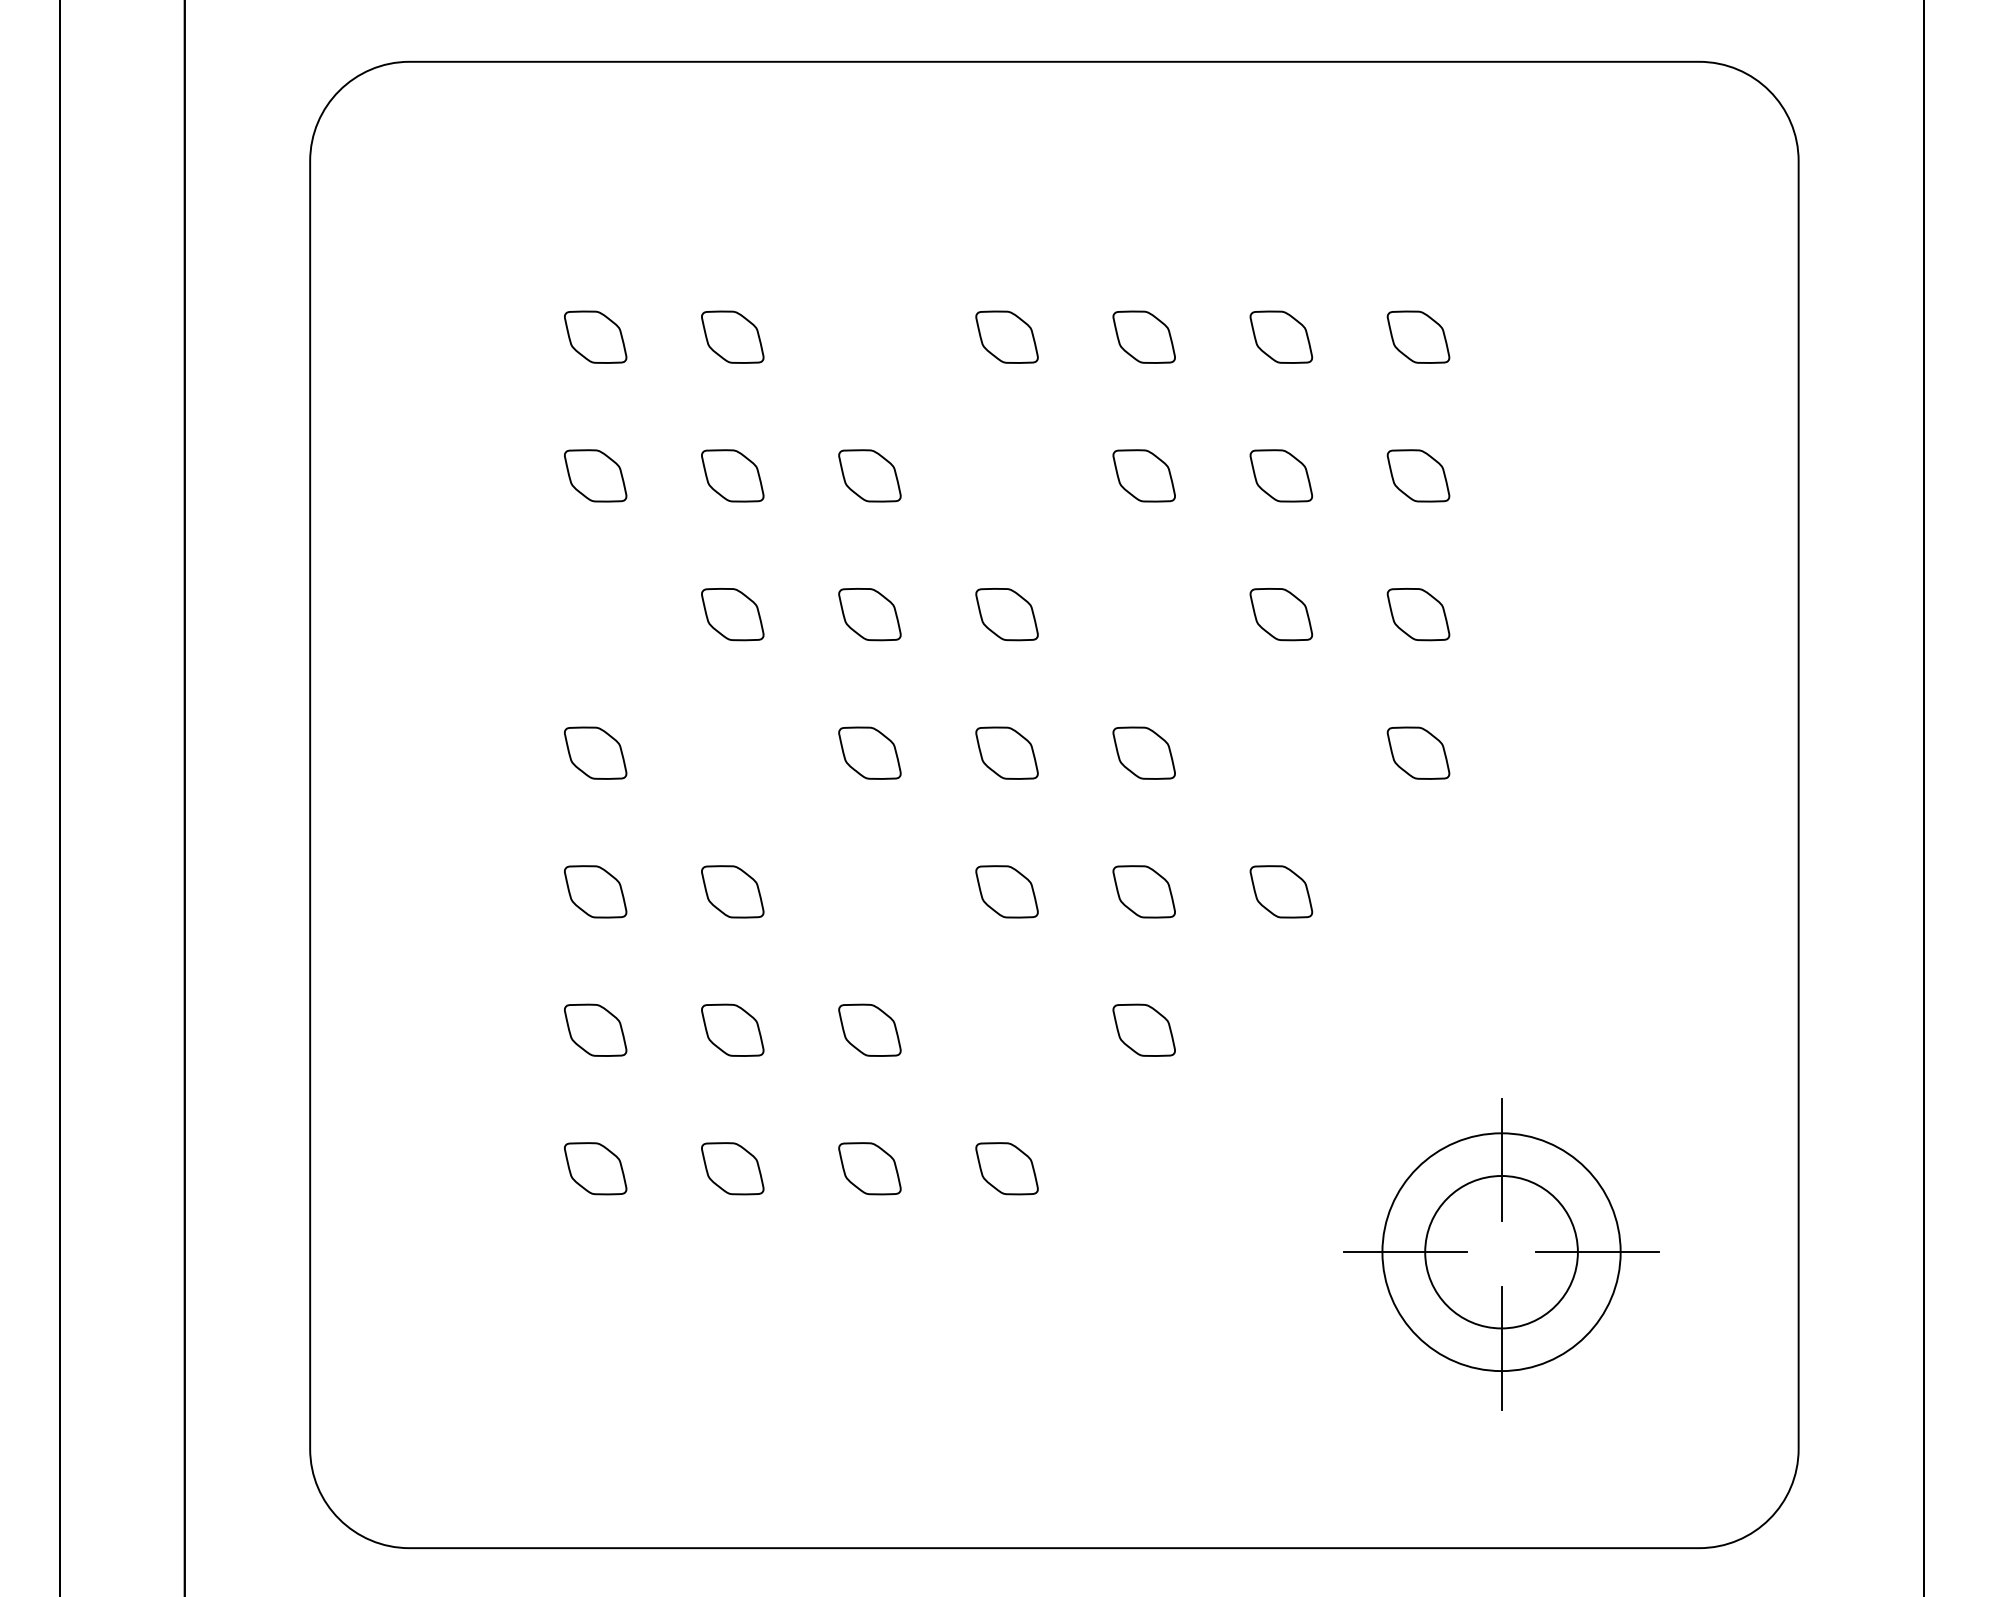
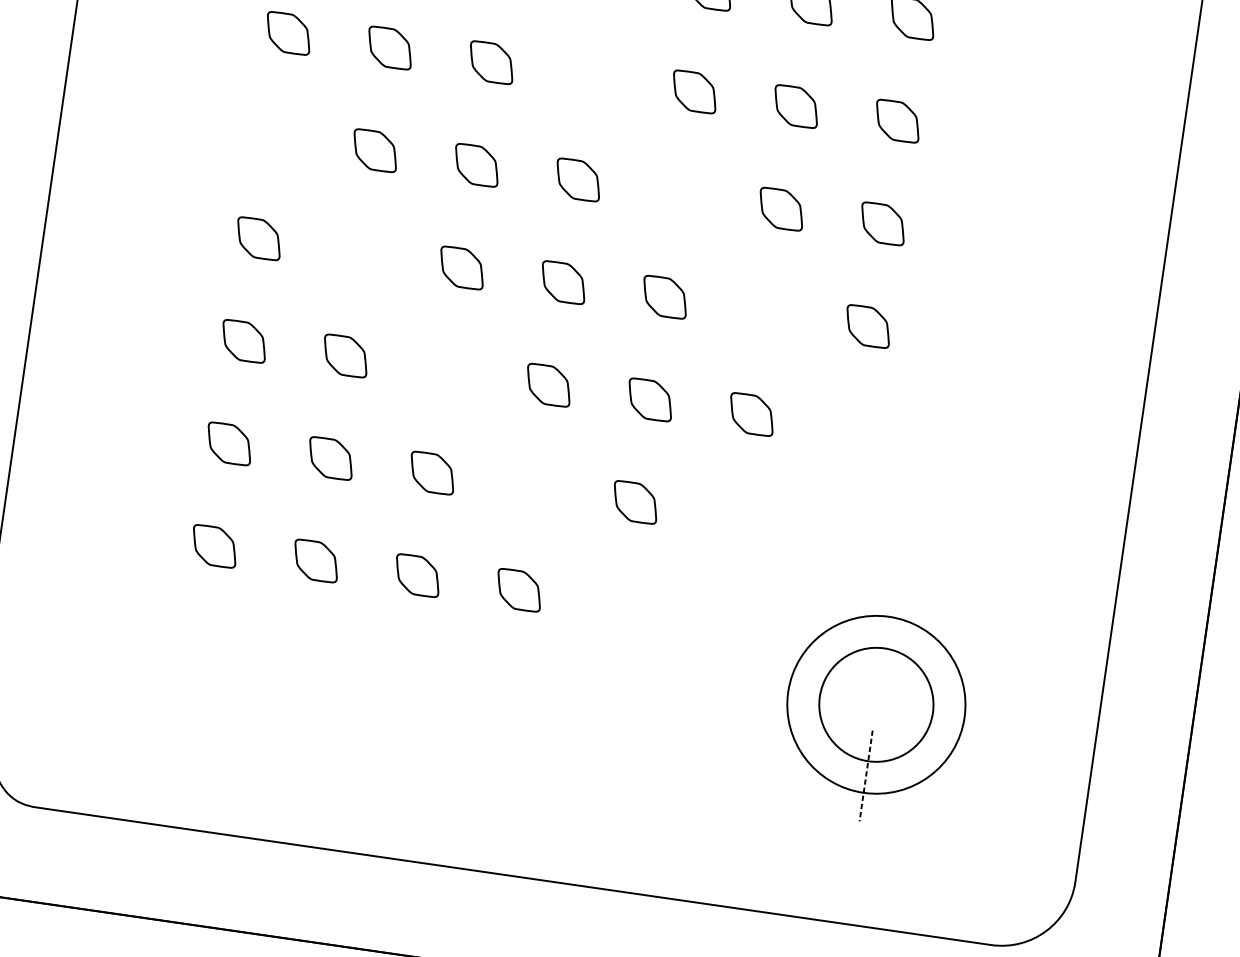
line: (1501, 1159) -> (886, 636), removed
line: (1404, 1252) -> (804, 694), removed
line: (1597, 1252) -> (947, 715), removed
line: (1501, 1348) -> (866, 776), solid -> dashed

